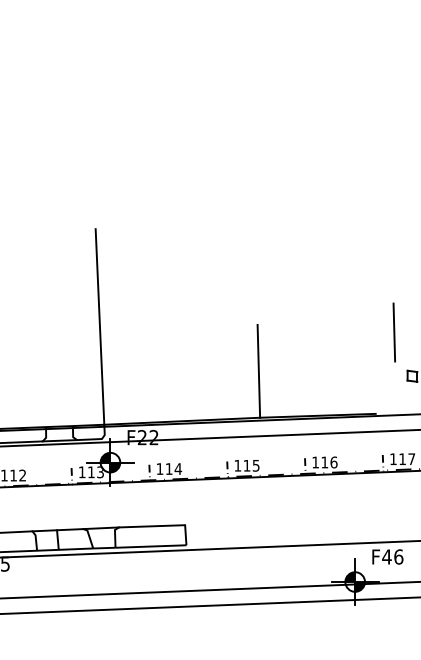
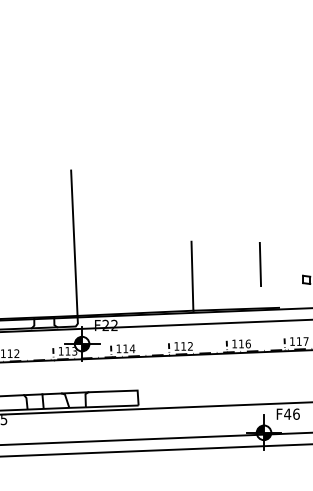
line: (393, 332) -> (259, 264), moved
text: (255, 465) -> (189, 346), 115 -> 112

